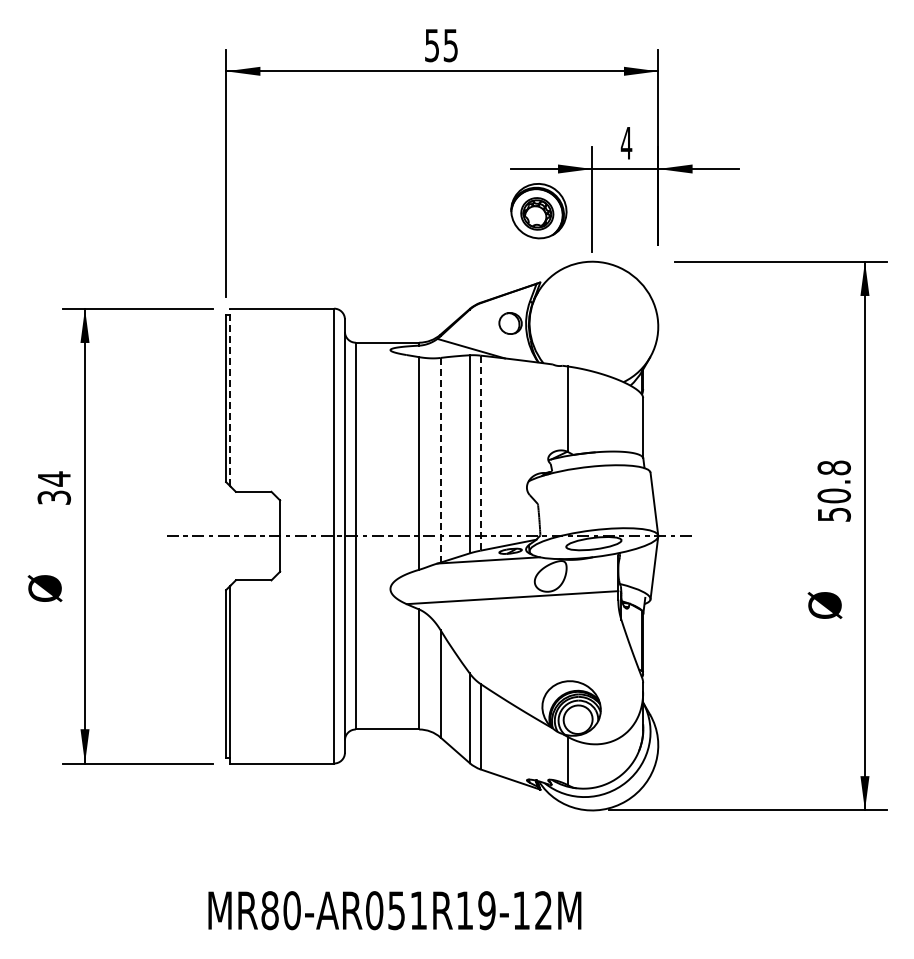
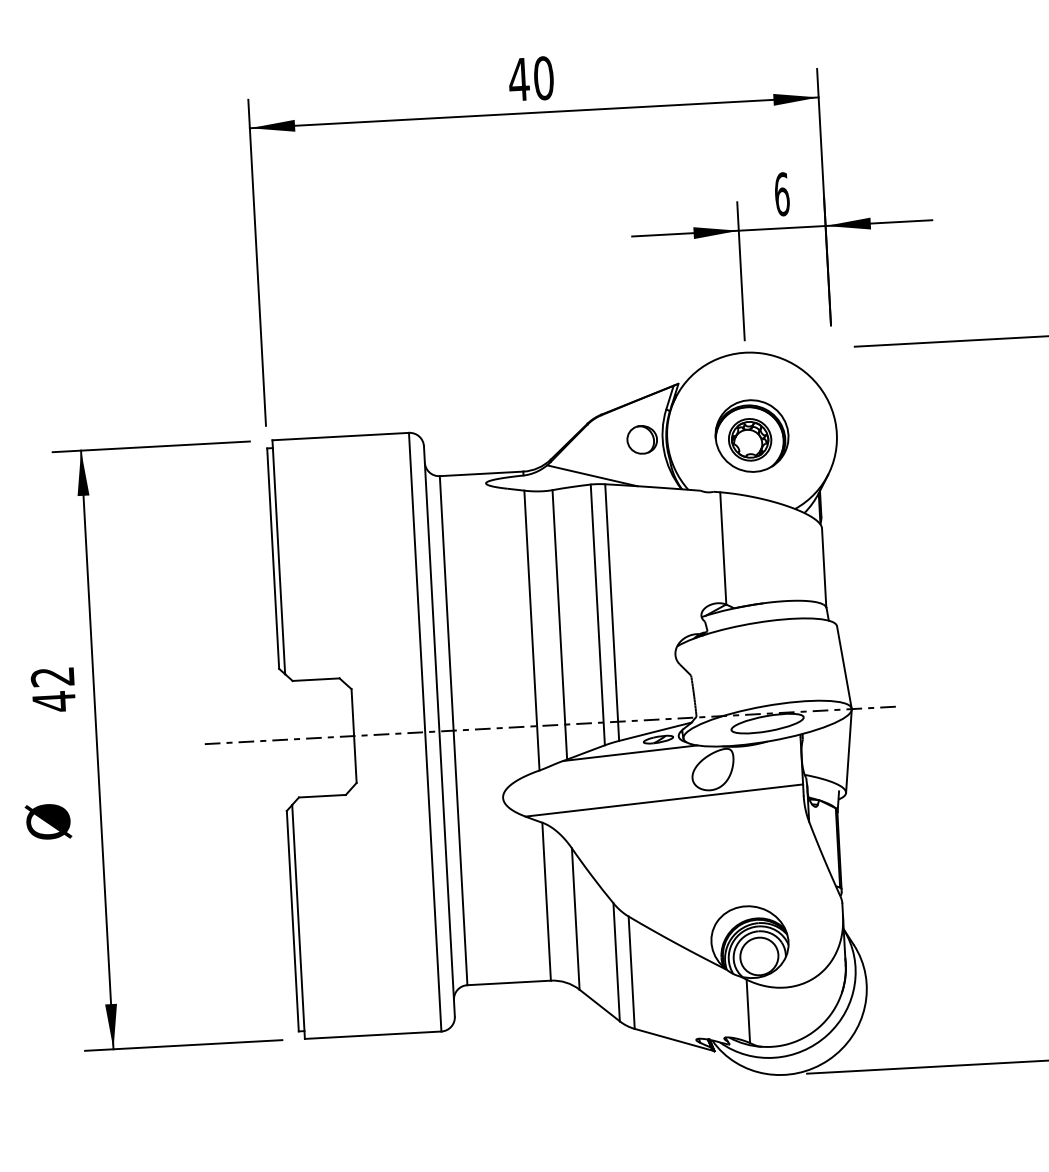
text: (441, 45) -> (531, 78), 55 -> 40
text: (626, 142) -> (781, 193), 4 -> 6
part: (538, 211) -> (751, 436), moved
line: (230, 397) -> (278, 557), dashed -> solid
line: (480, 453) -> (611, 613), dashed -> solid
line: (440, 460) -> (559, 625), dashed -> solid
text: (54, 488) -> (53, 689), 34 -> 42

